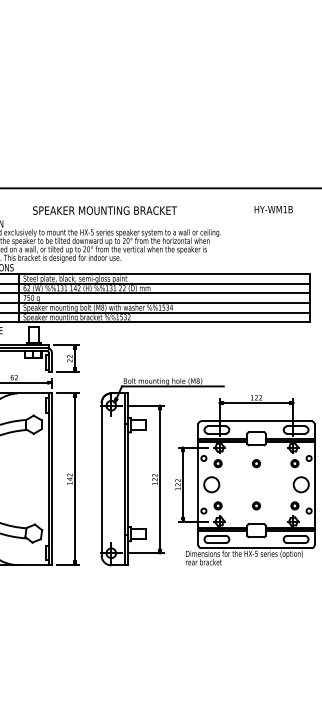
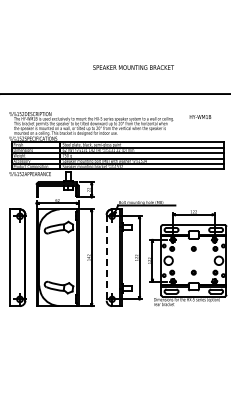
text: (273, 208) -> (200, 116), moved
text: (104, 210) -> (133, 67), moved
line: (101, 478) -> (106, 257), solid -> dashed

